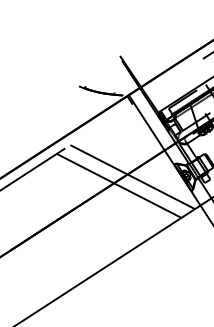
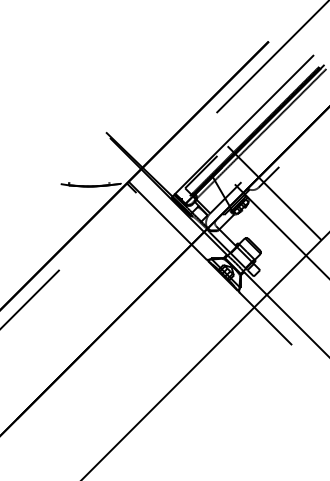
line: (132, 176) -> (156, 288), removed
line: (119, 186) -> (141, 304), removed

